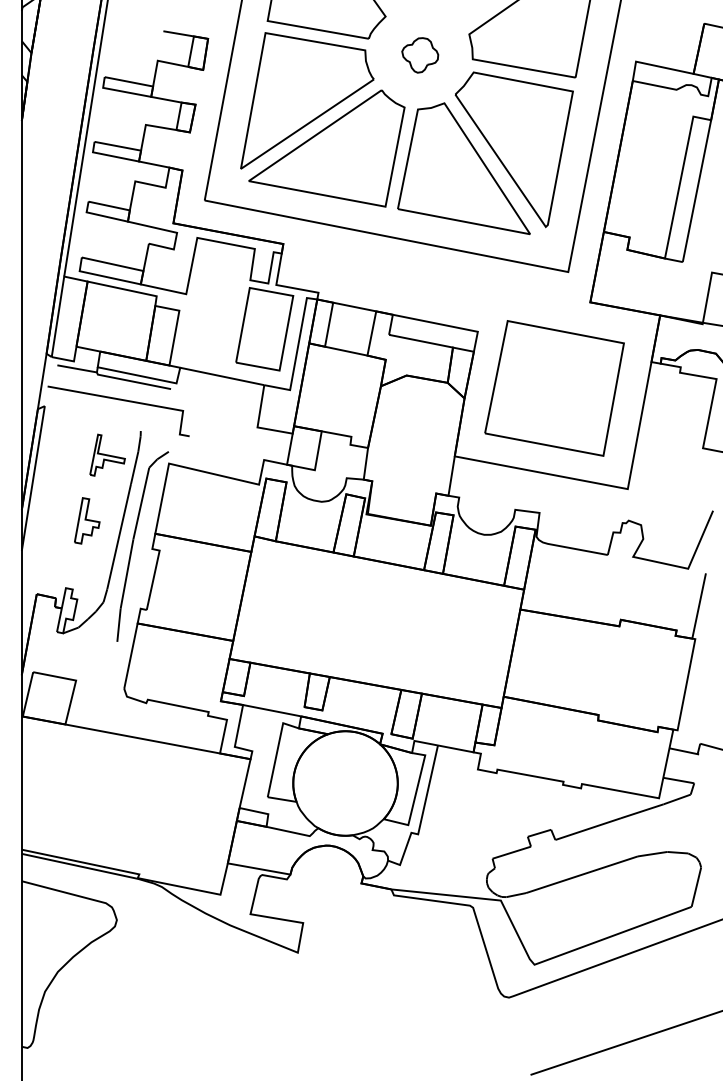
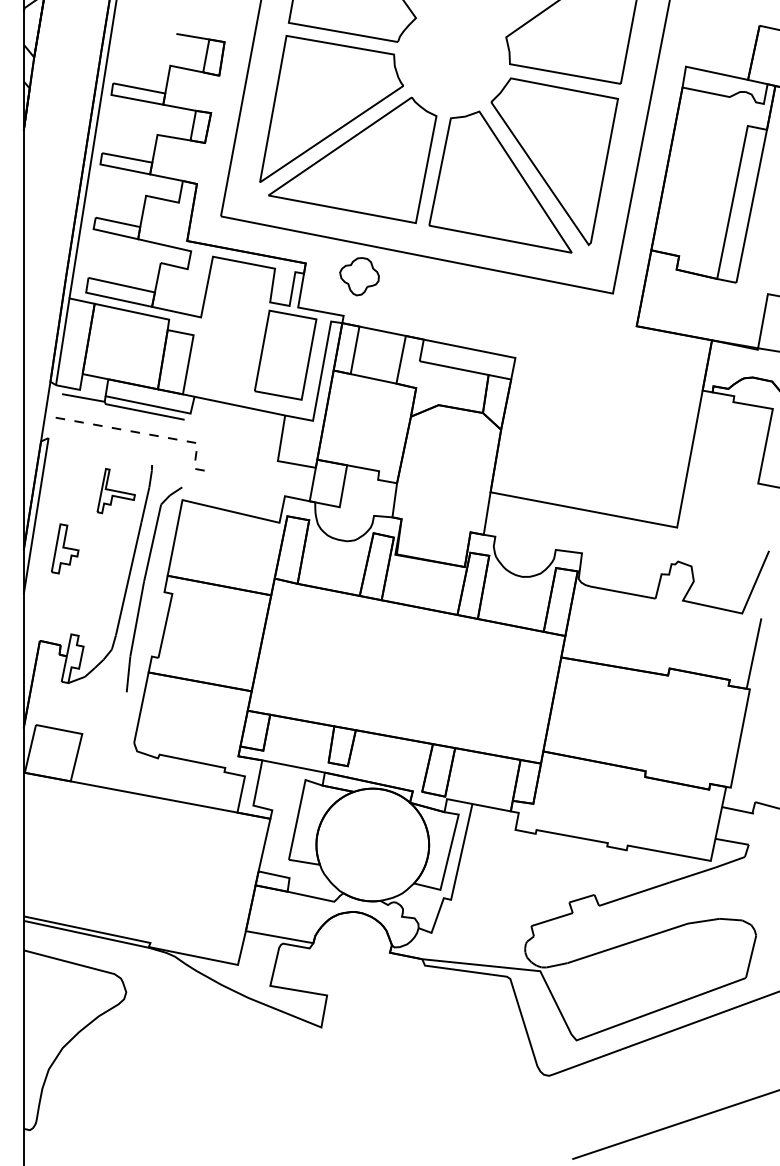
part: (420, 55) -> (359, 276), moved
part: (554, 388) -> (598, 419), removed
line: (133, 401) -> (144, 433), solid -> dashed
part: (87, 520) -> (65, 548), moved

